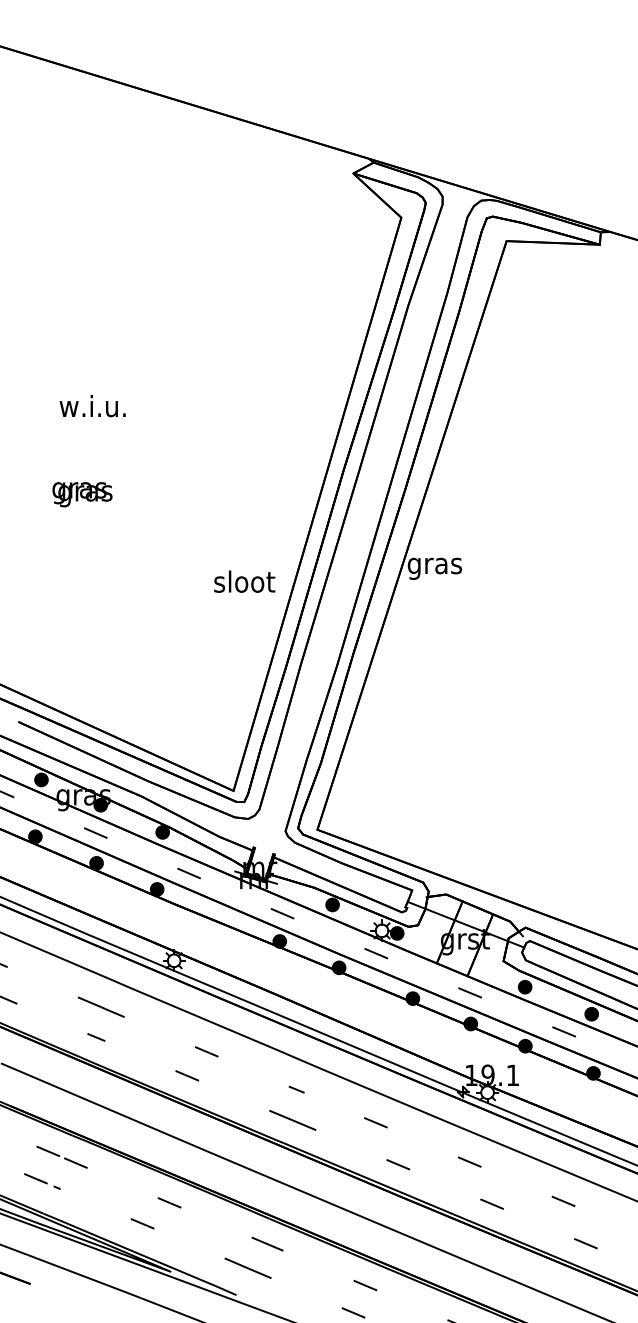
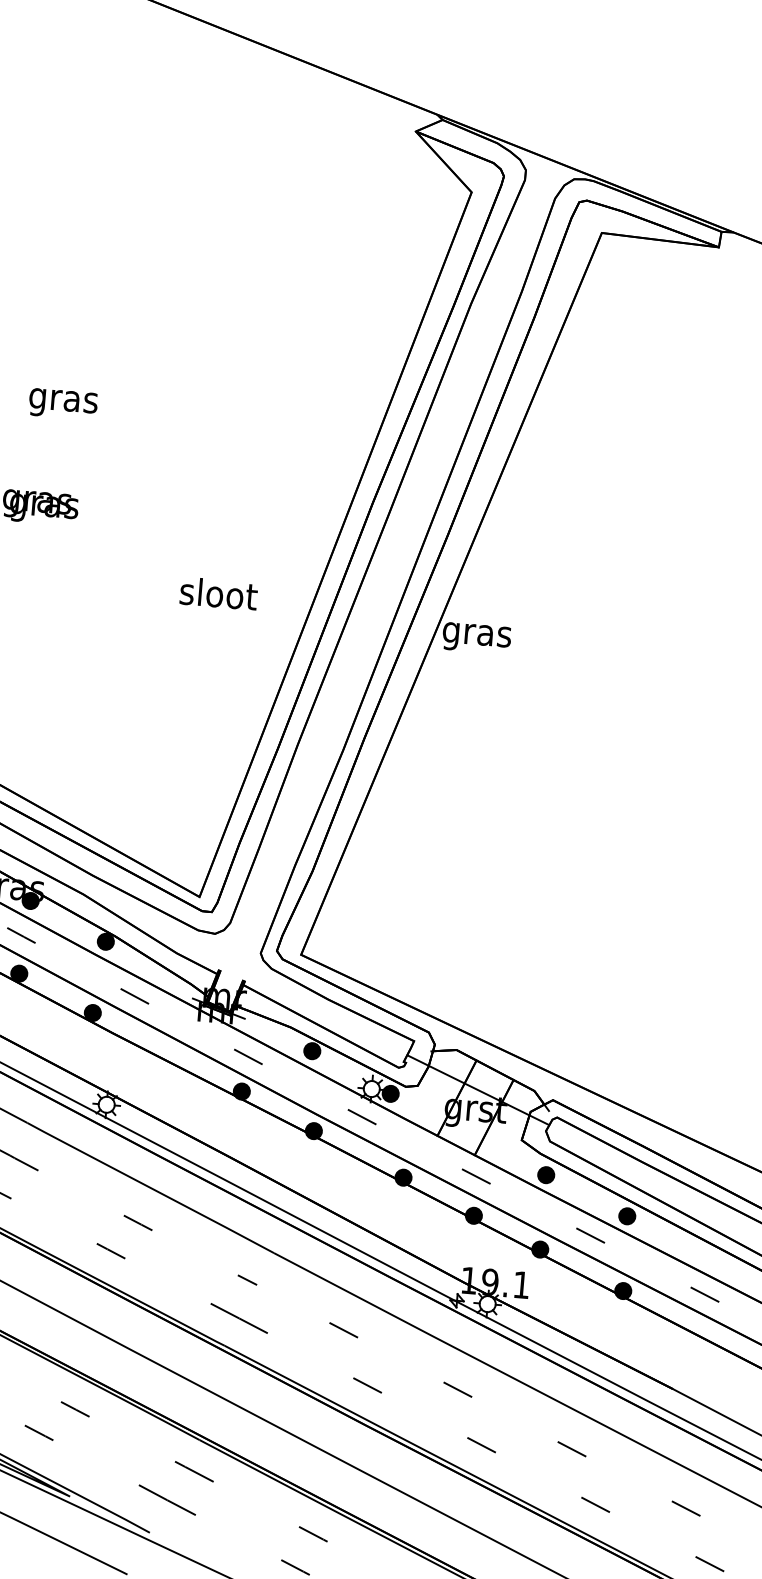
text: (92, 408) -> (62, 400), w.i.u. -> gras
text: (244, 581) -> (218, 593), moved

